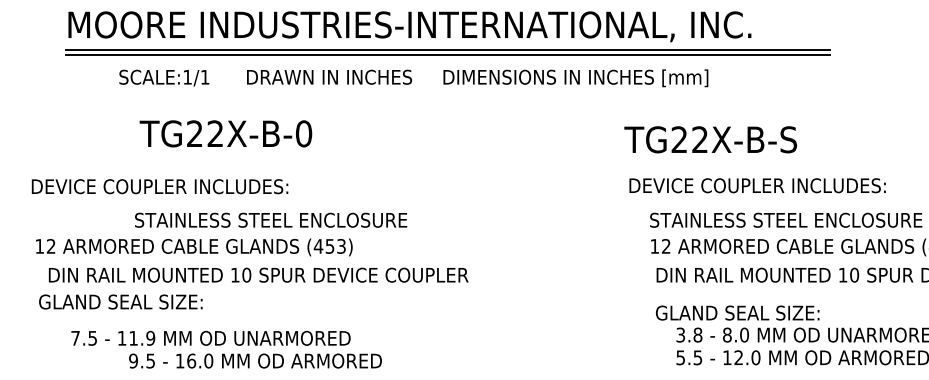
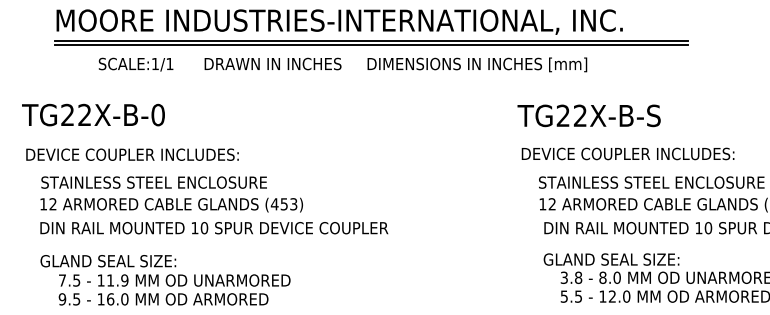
text: (225, 133) -> (93, 114), moved
text: (271, 219) -> (154, 181), moved
text: (194, 247) -> (171, 205), moved
text: (120, 301) -> (108, 260), moved
text: (255, 360) -> (163, 298), moved

